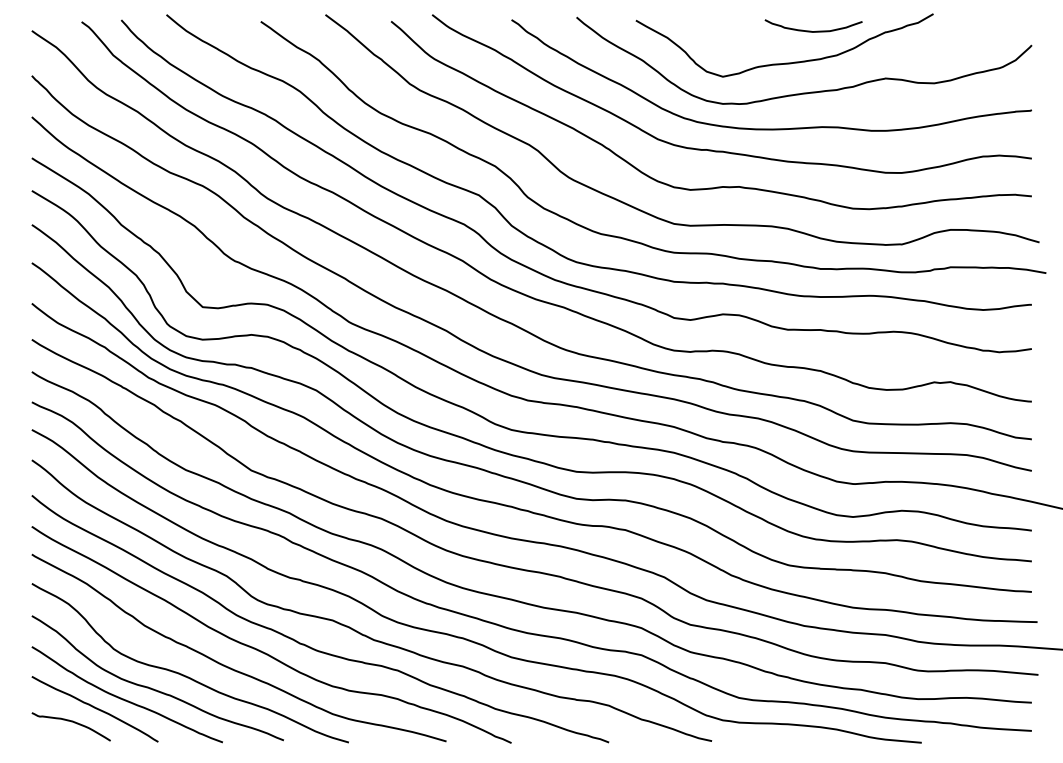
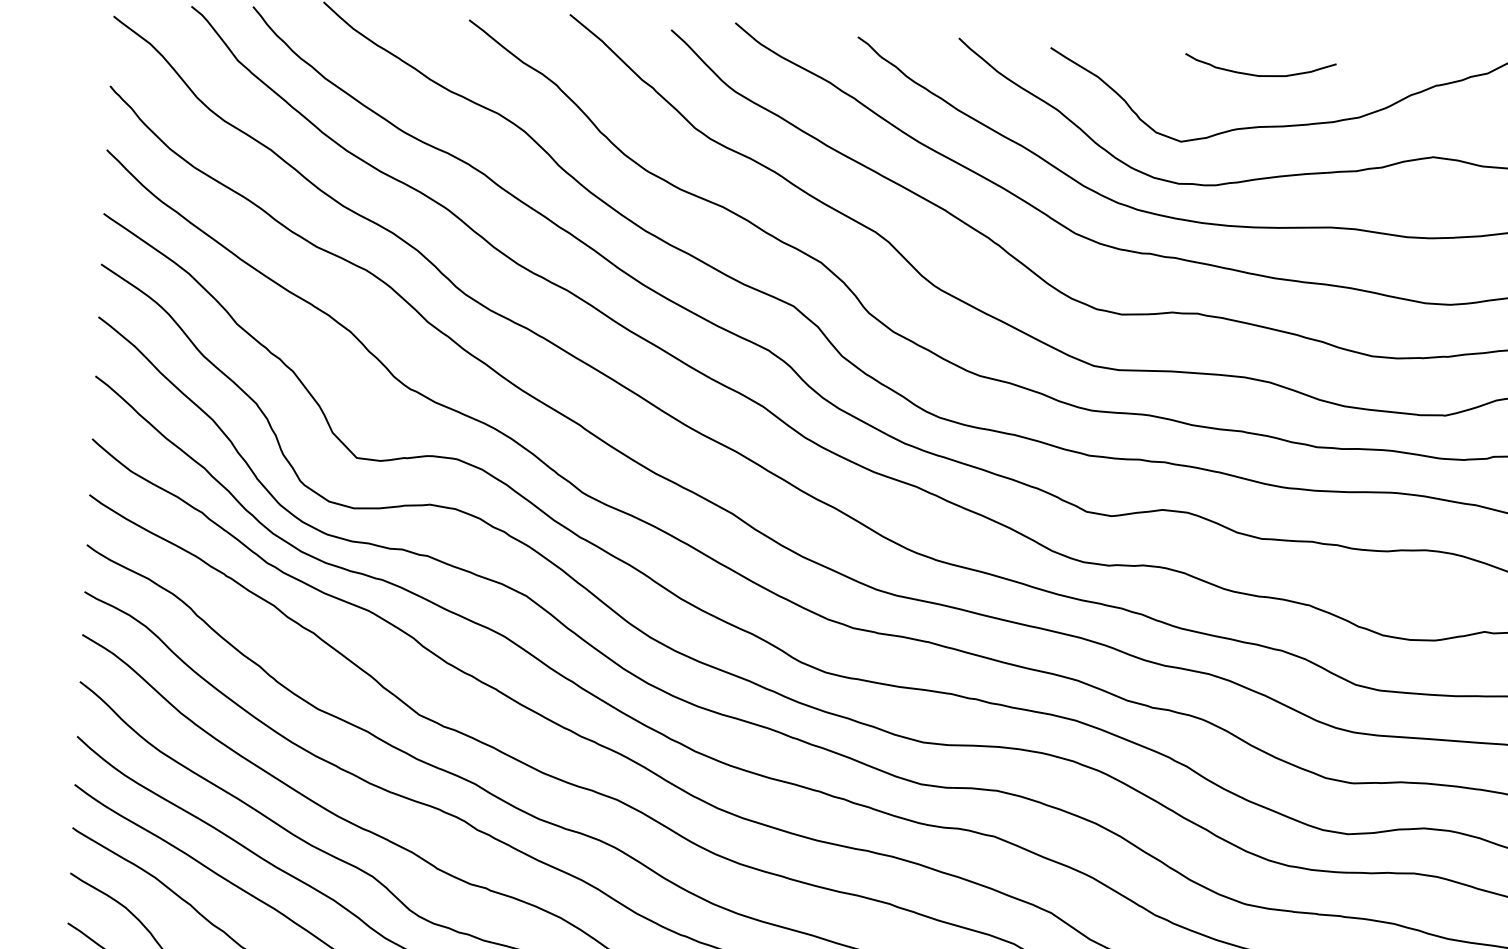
curve: (811, 30) -> (1256, 73), moved

